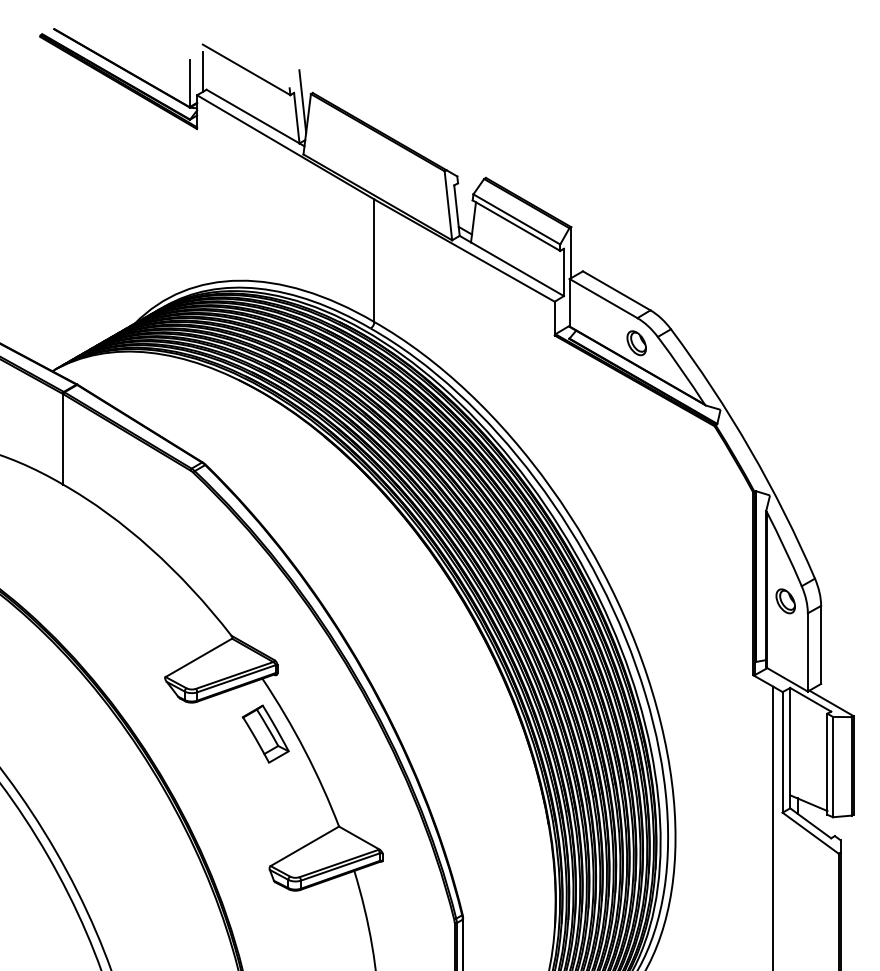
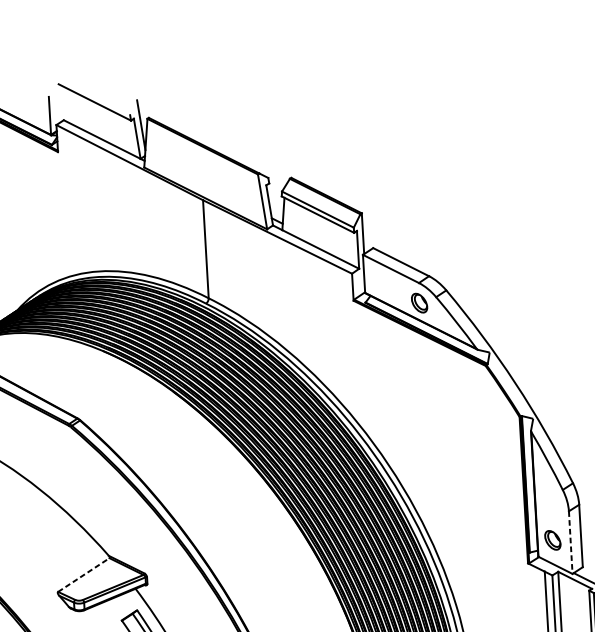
line: (202, 71) -> (59, 105), removed
part: (785, 601) -> (552, 540), moved
line: (807, 652) -> (570, 542), solid -> dashed
line: (199, 657) -> (84, 574), solid -> dashed

